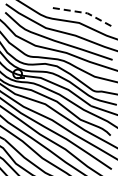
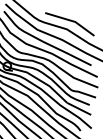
line: (83, 12) -> (71, 20), dashed -> solid

